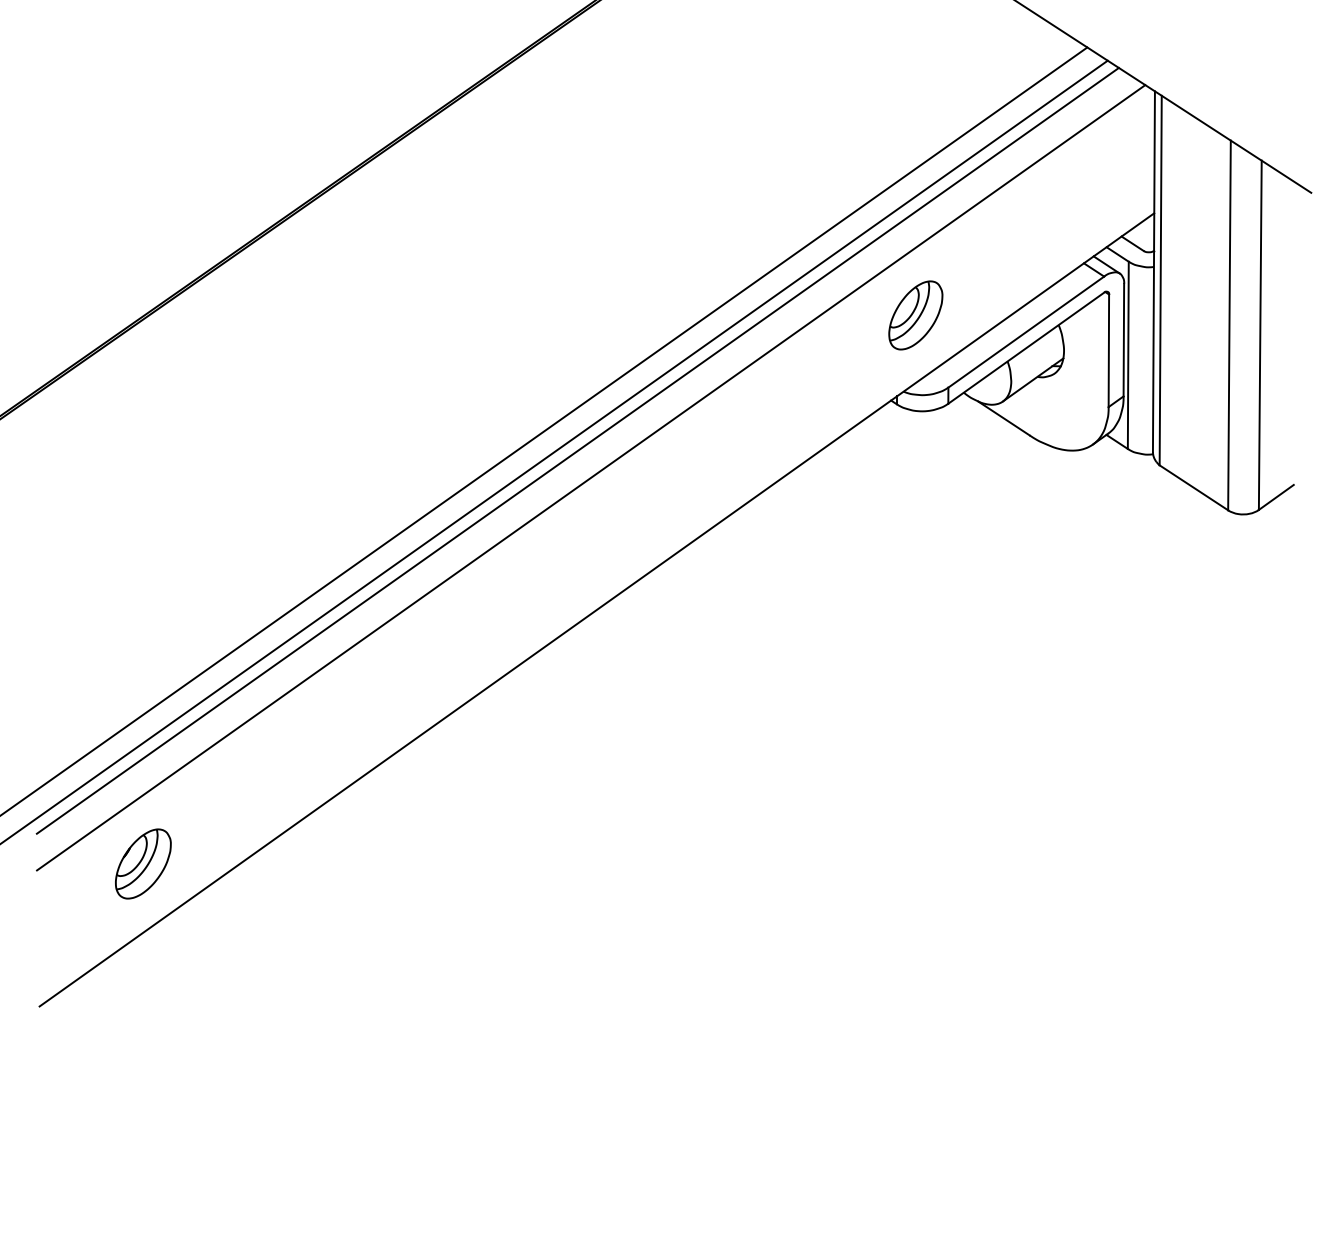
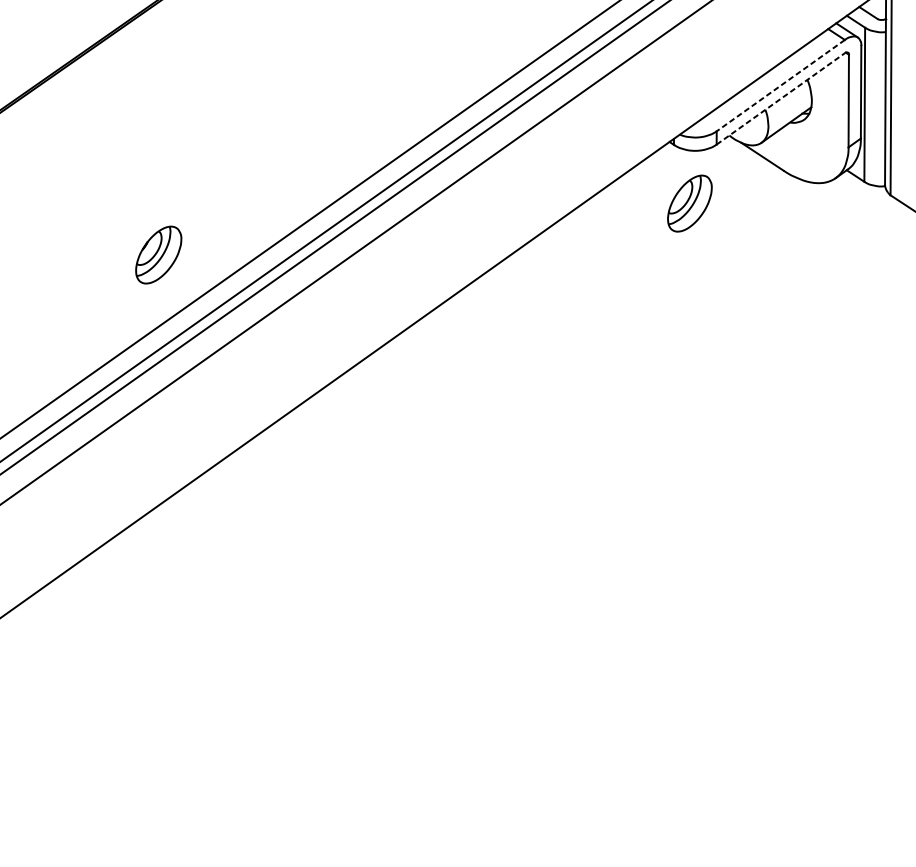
part: (915, 315) -> (689, 203), moved
line: (1026, 332) -> (780, 85), solid -> dashed
line: (1026, 348) -> (780, 99), solid -> dashed
part: (143, 863) -> (158, 254), moved

